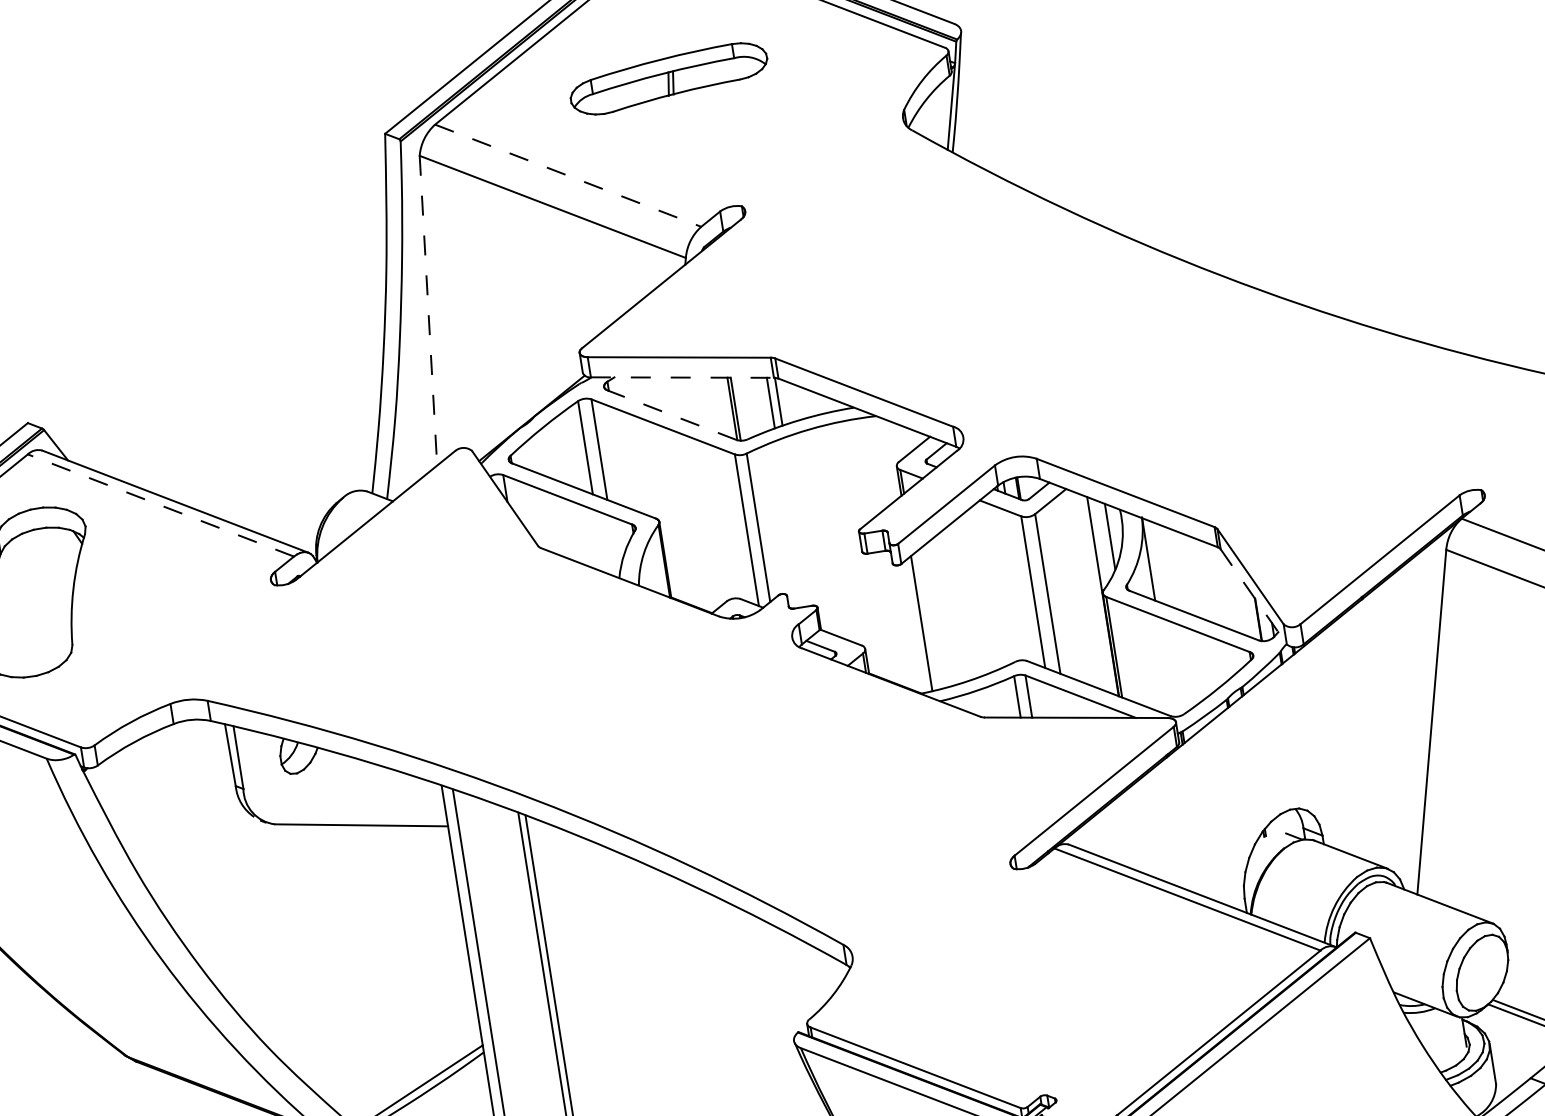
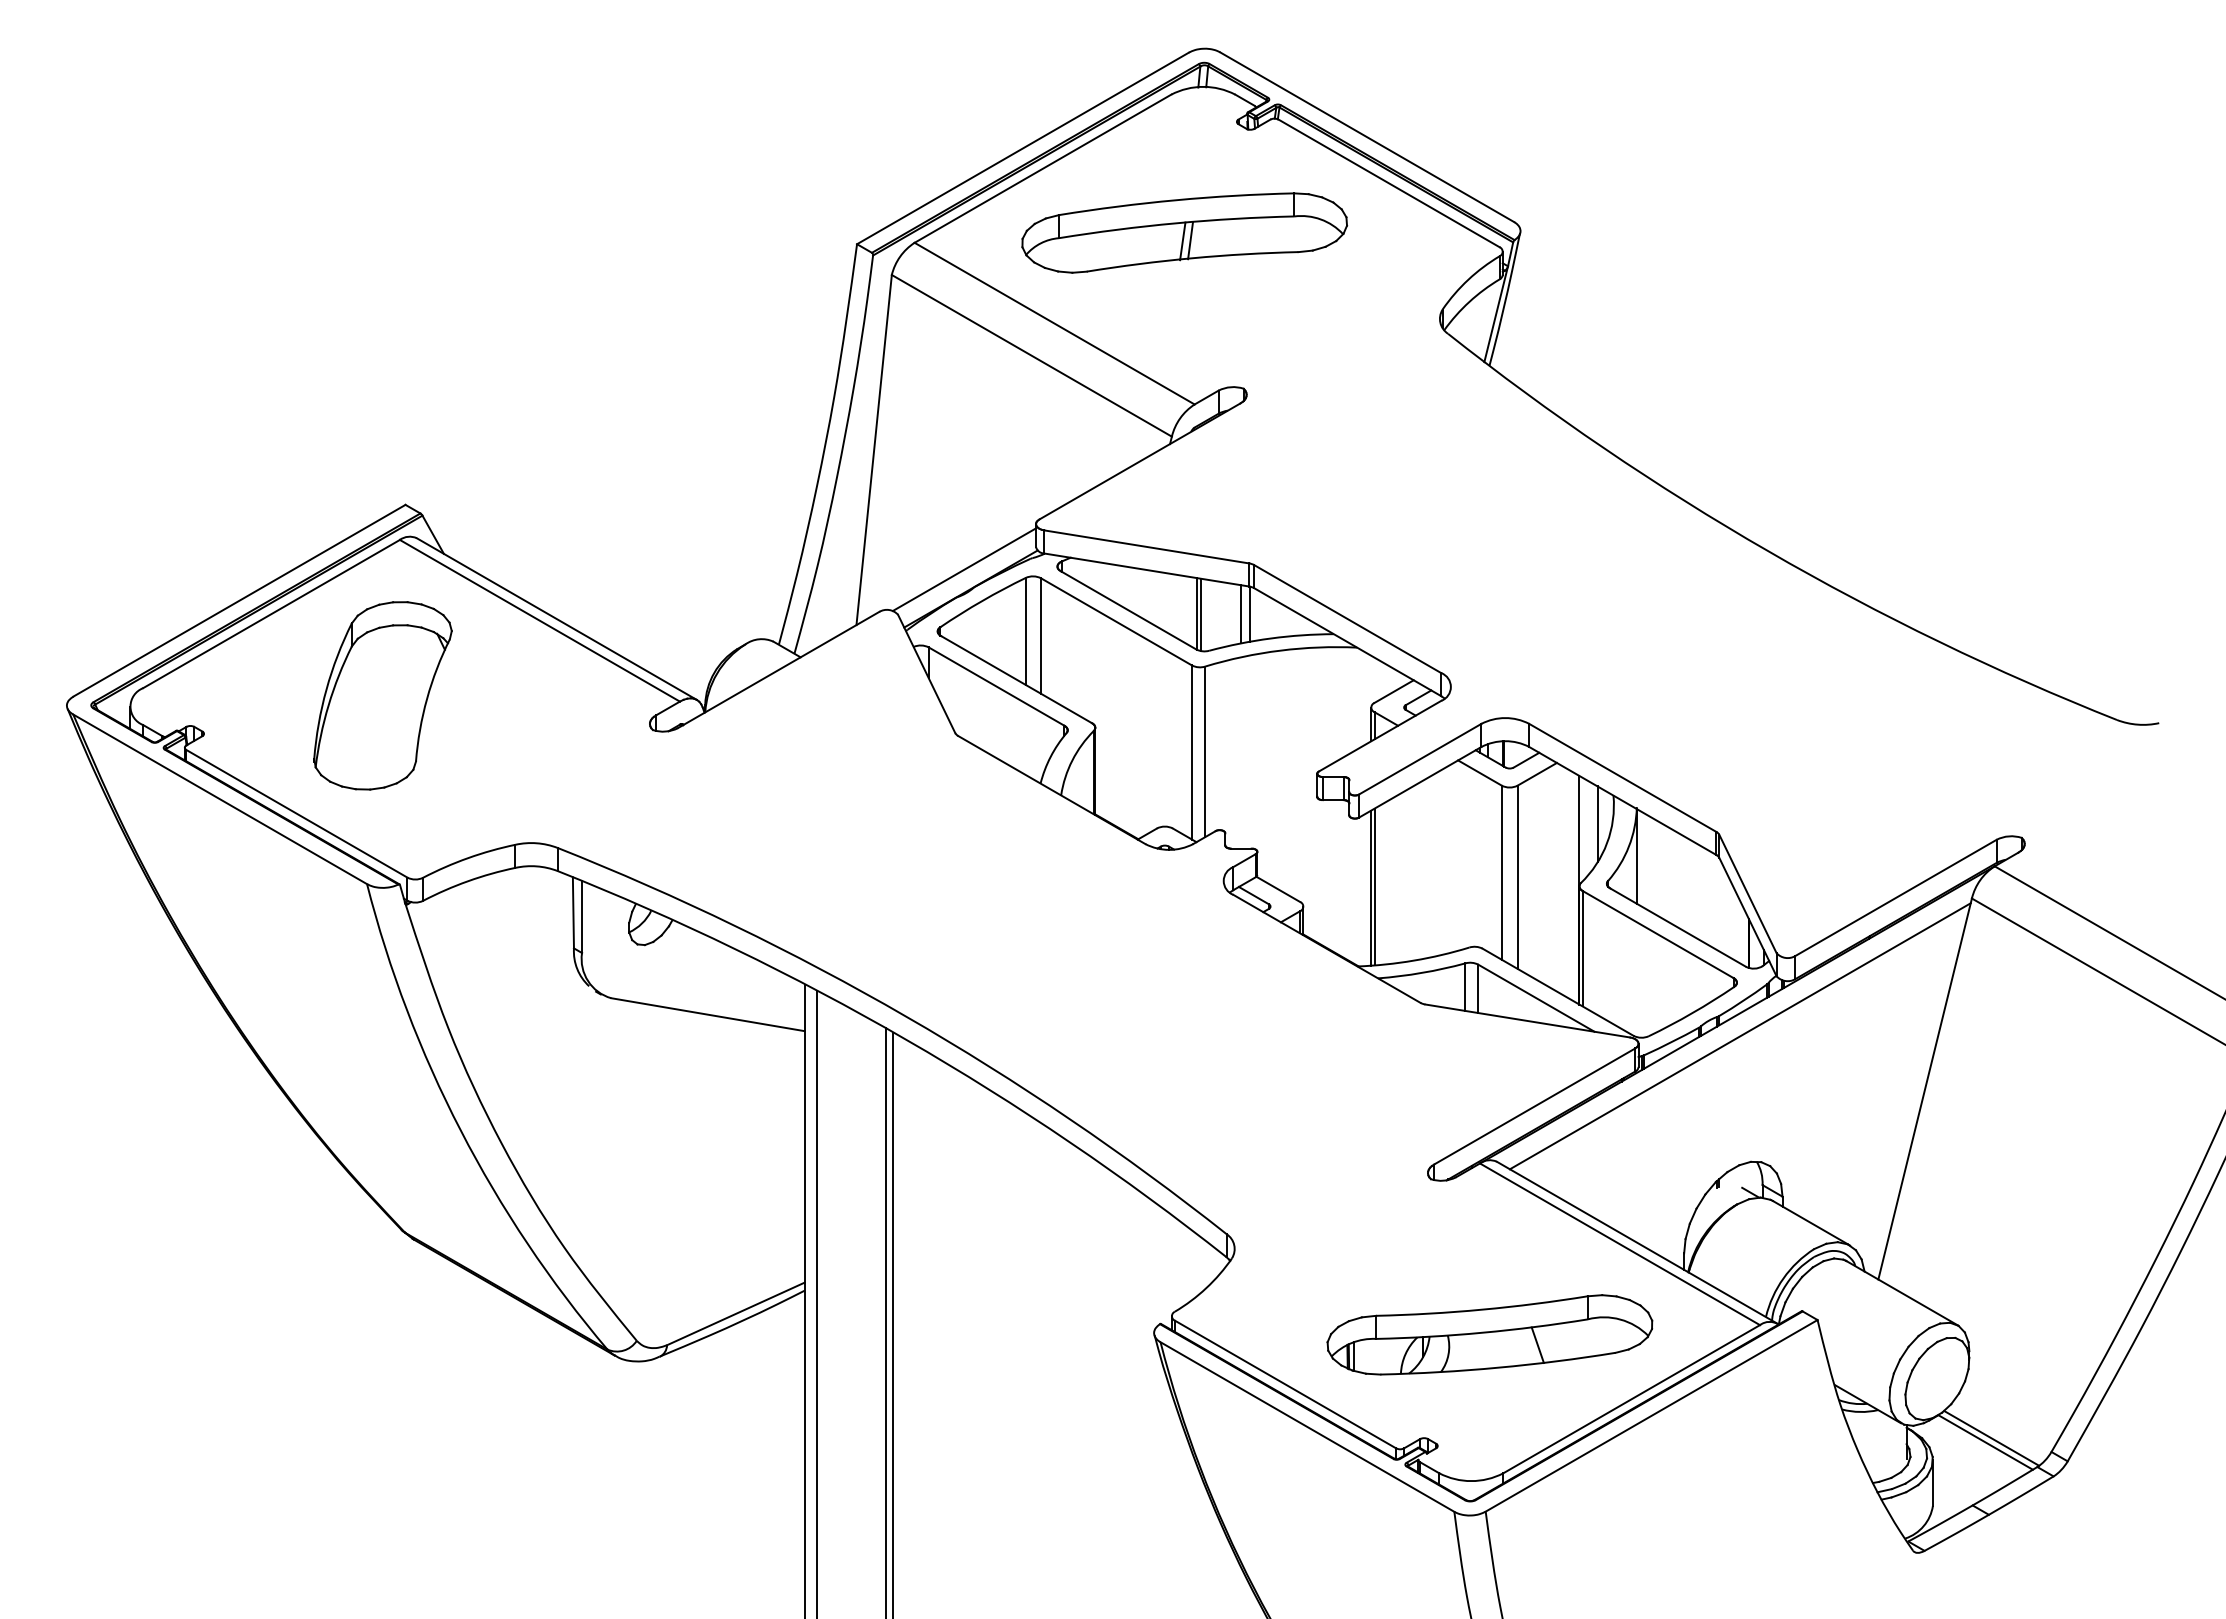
part: (668, 78) -> (1184, 232), size x1.43
line: (568, 175) -> (1054, 323), dashed -> solid
line: (428, 311) -> (874, 450), dashed -> solid
line: (682, 378) -> (1146, 570), dashed -> solid
line: (523, 402) -> (964, 569), added
line: (672, 415) -> (1128, 610), dashed -> solid
line: (160, 505) -> (539, 620), dashed -> solid
line: (1253, 597) -> (1747, 917), dashed -> solid
line: (924, 621) -> (1374, 886), added
line: (1262, 702) -> (1739, 1036), added
part: (1086, 996) -> (1489, 1334), added

